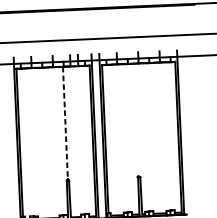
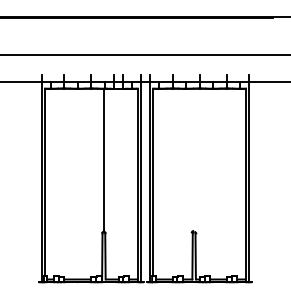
line: (65, 122) -> (103, 159), dashed -> solid

